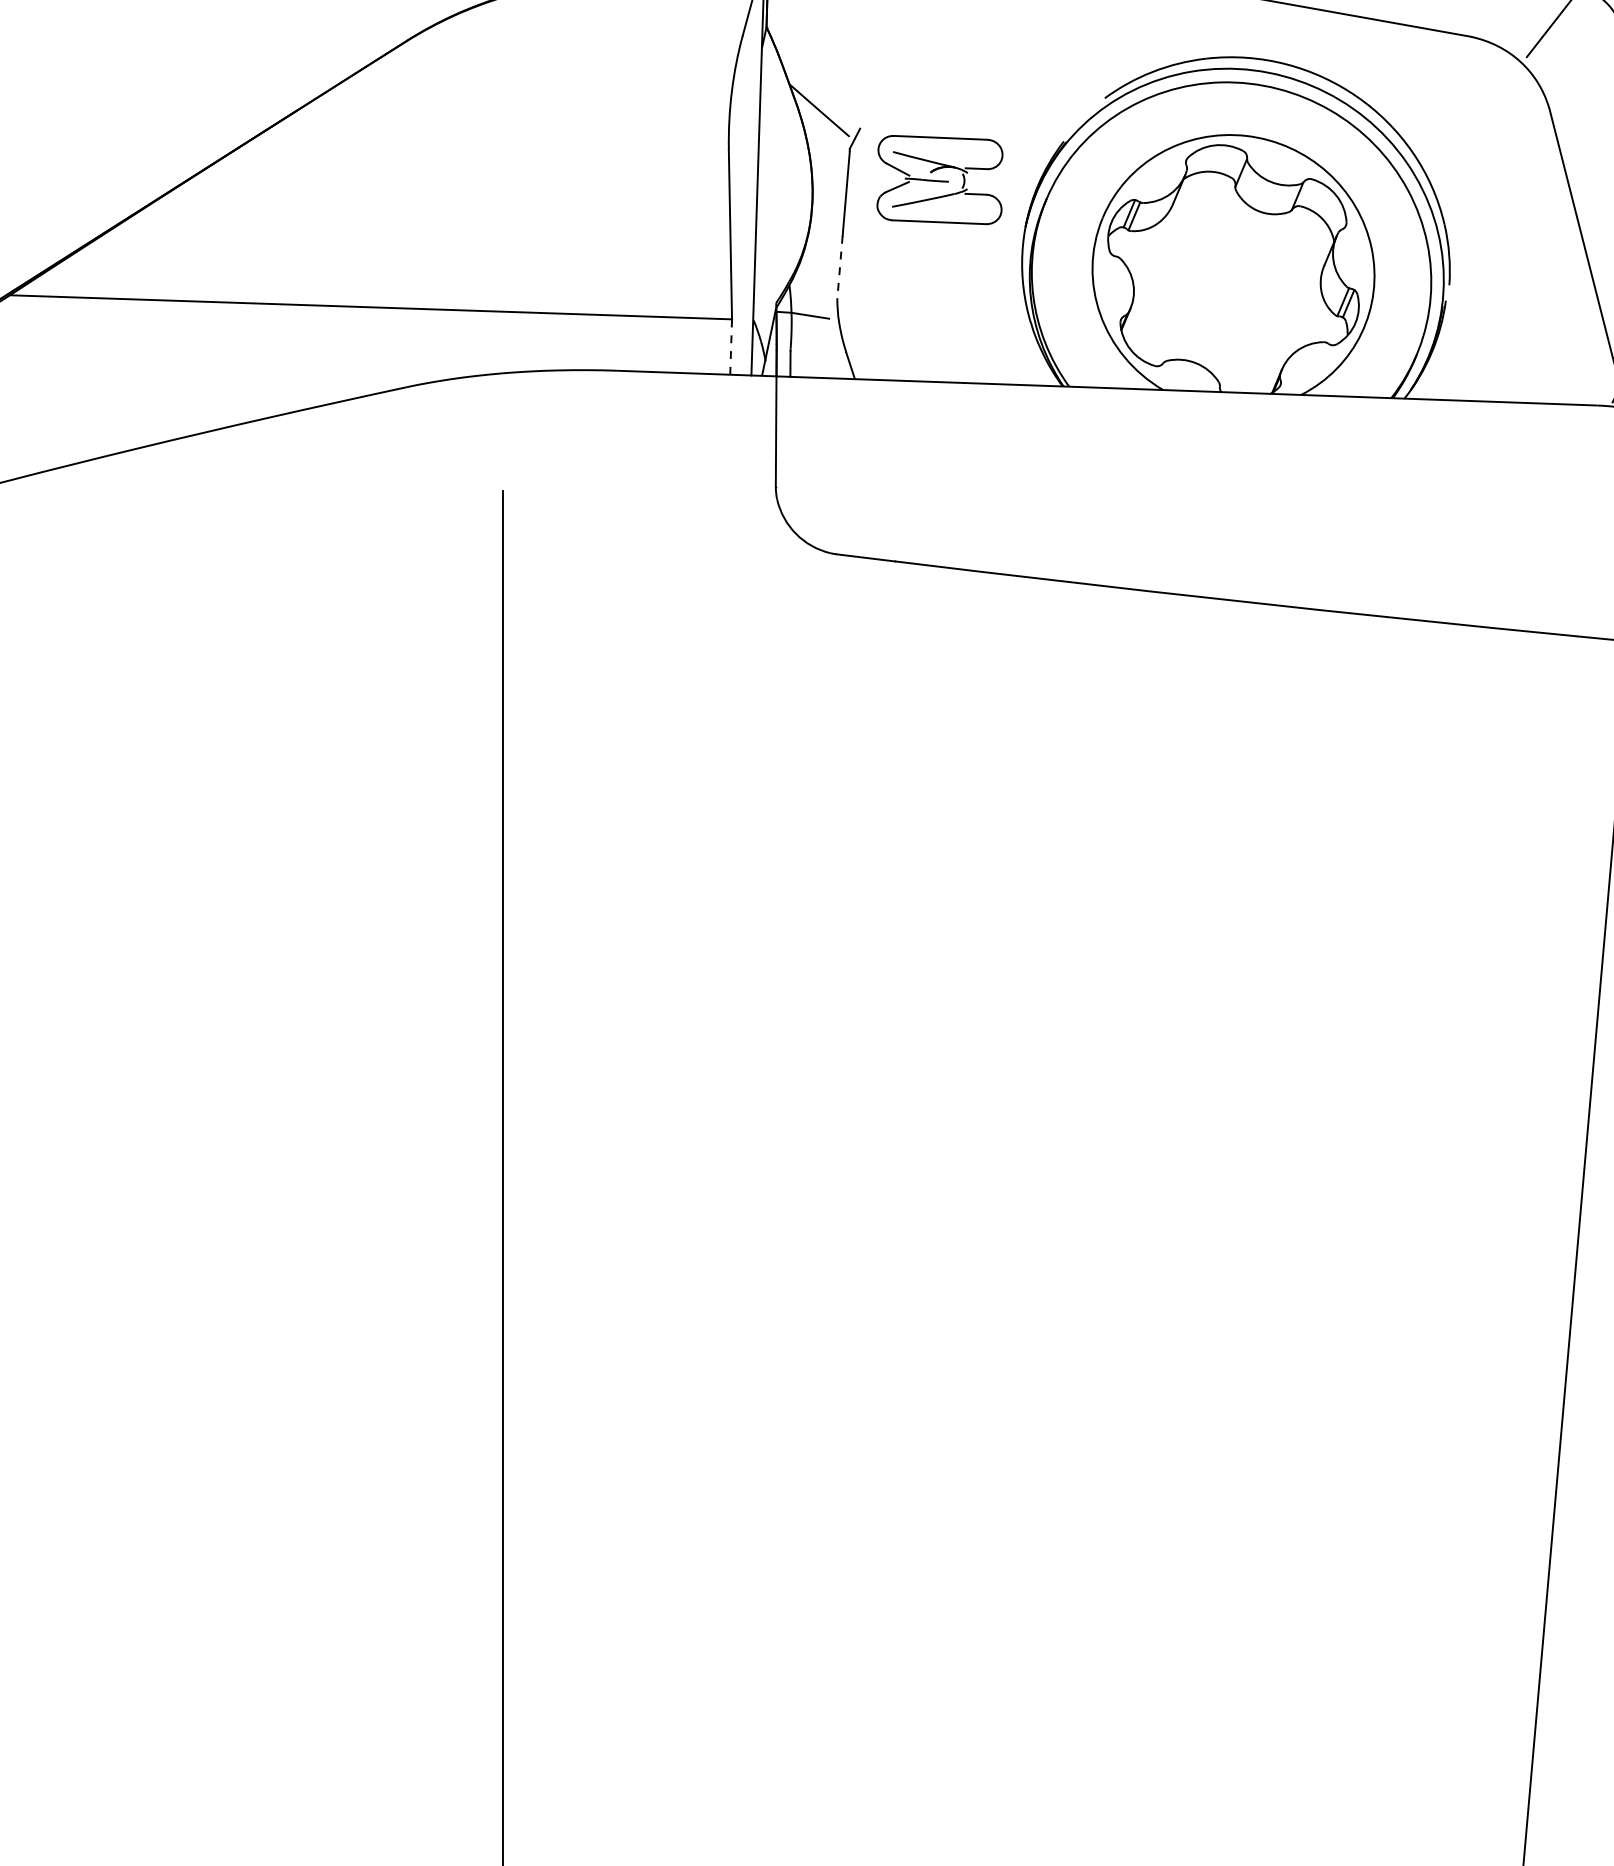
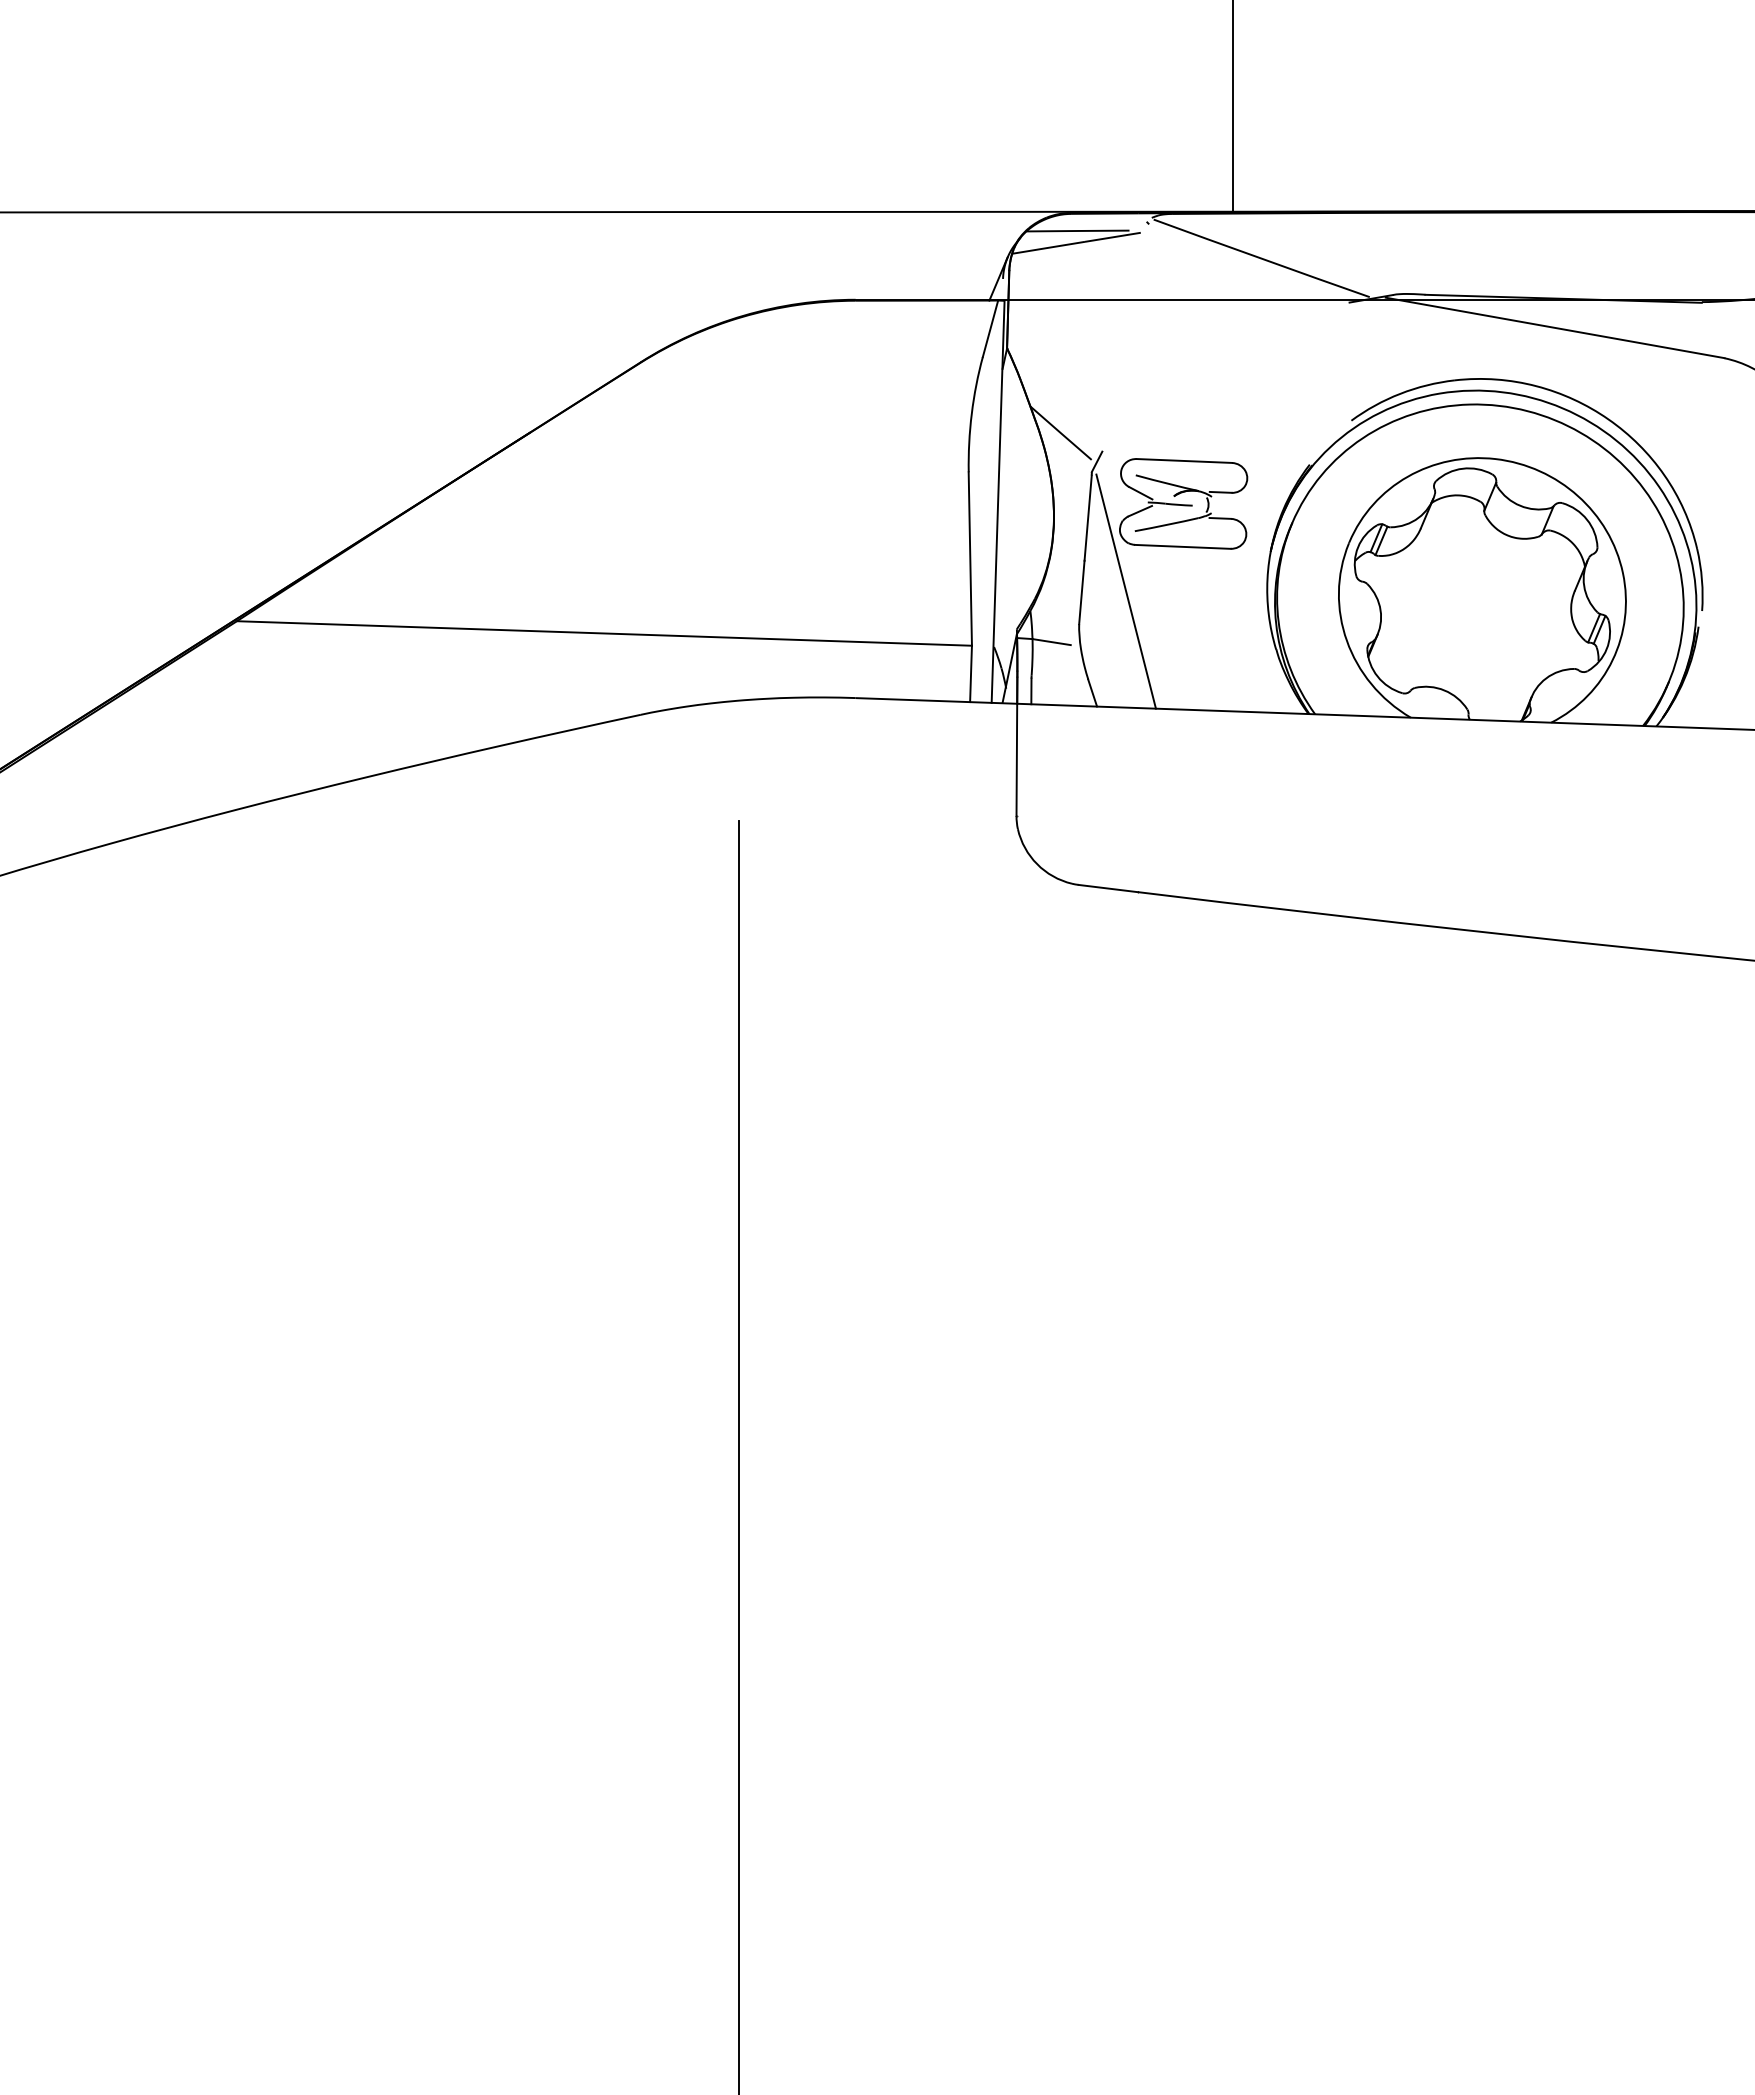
line: (882, 266) -> (1125, 591), added
line: (839, 267) -> (1081, 592), dashed -> solid
line: (731, 346) -> (971, 673), dashed -> solid

